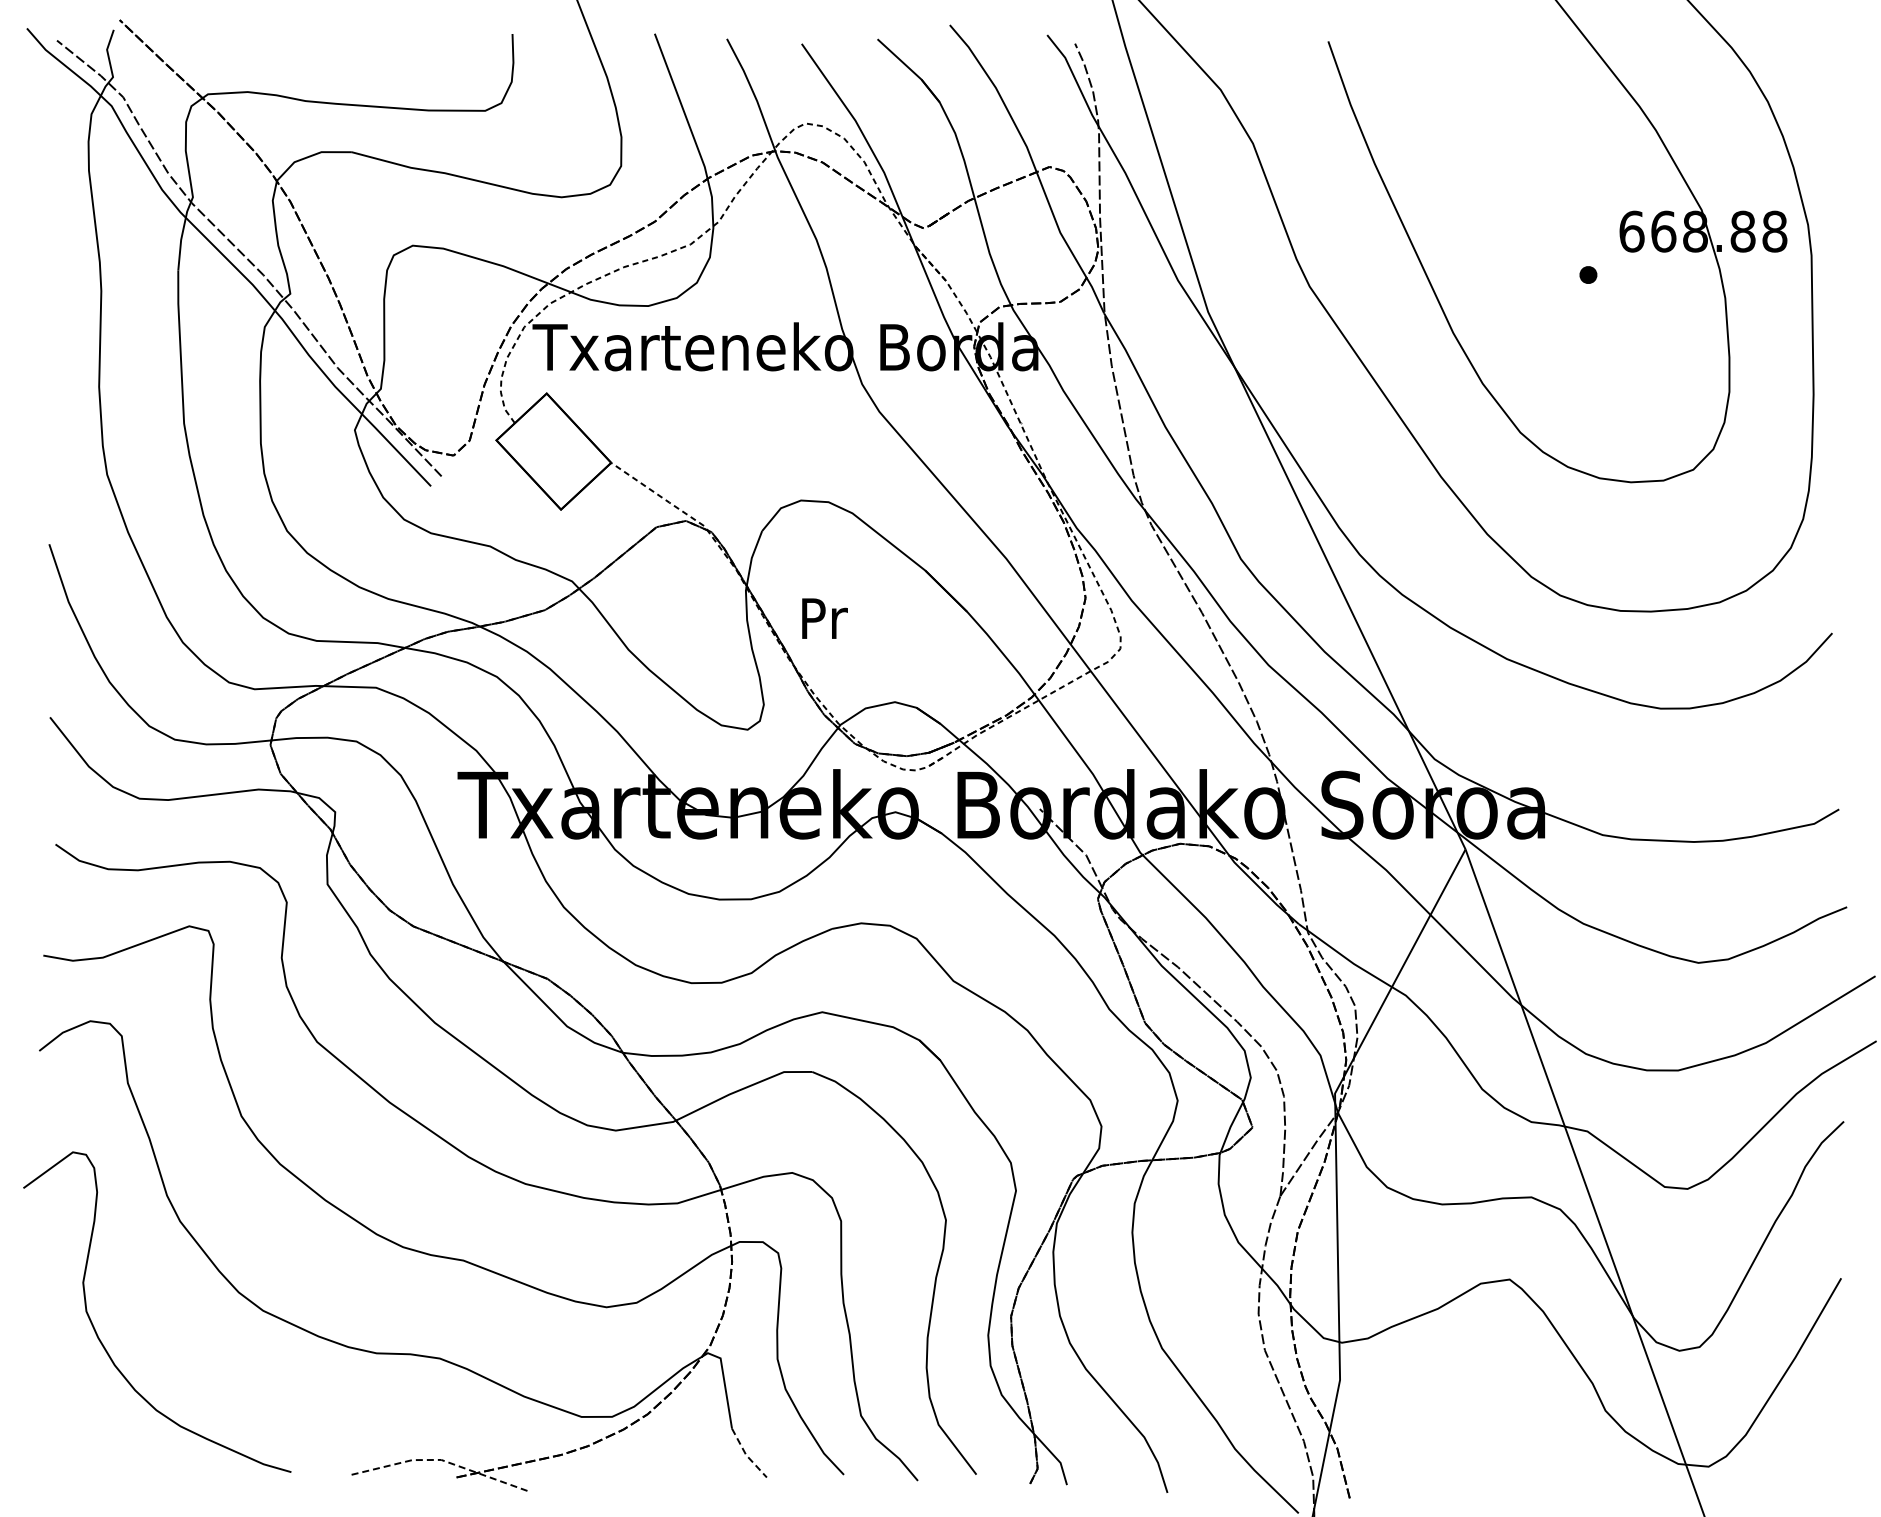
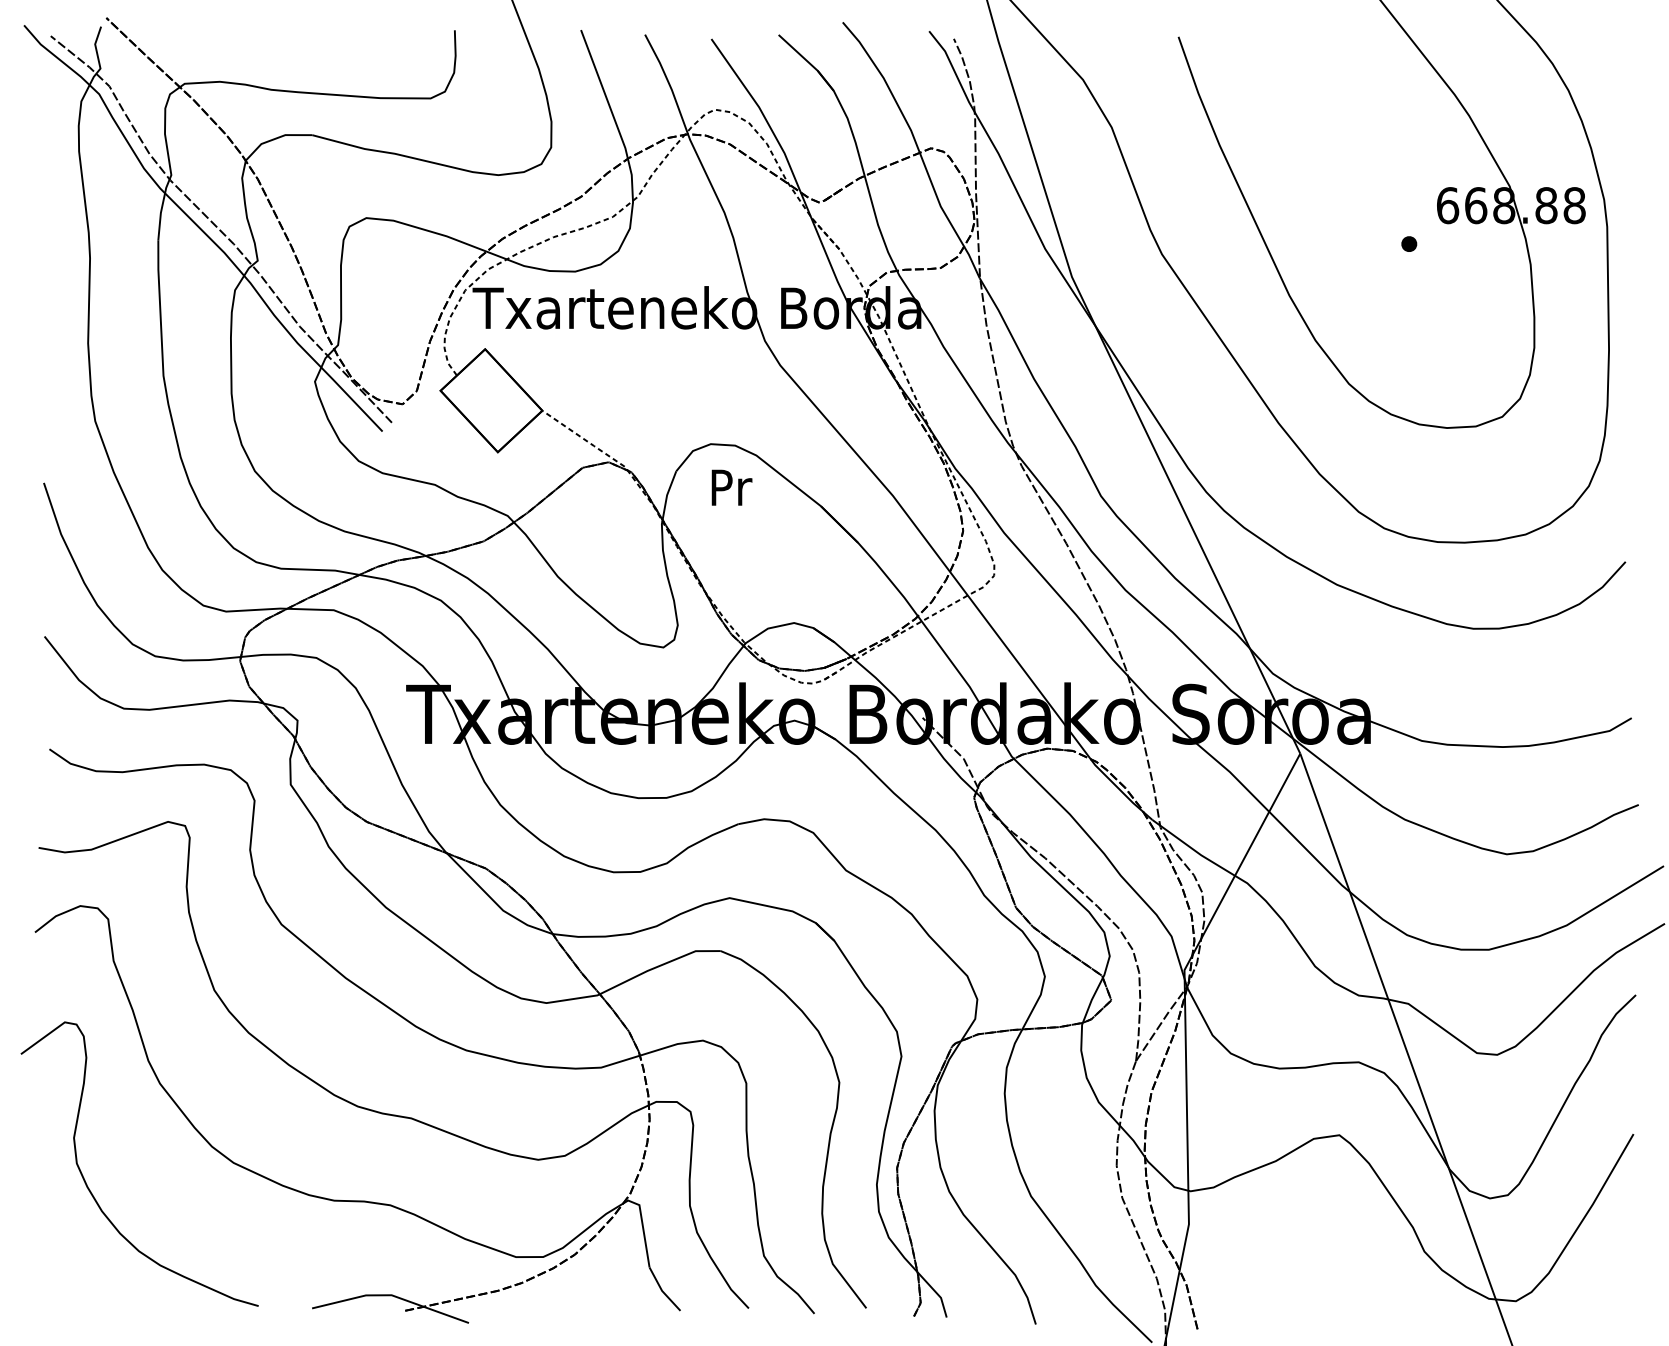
text: (824, 618) -> (731, 487), moved
line: (746, 1455) -> (662, 1291), dashed -> solid
line: (441, 1459) -> (391, 1294), dashed -> solid

